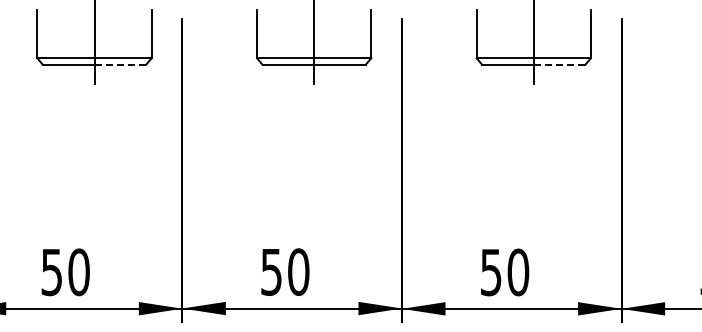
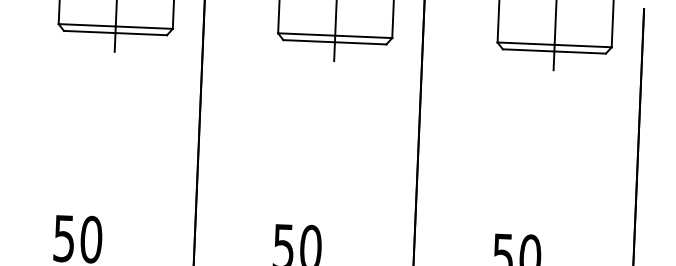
line: (120, 64) -> (141, 33), dashed -> solid
line: (559, 64) -> (580, 52), dashed -> solid

